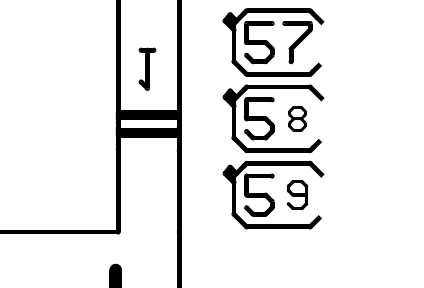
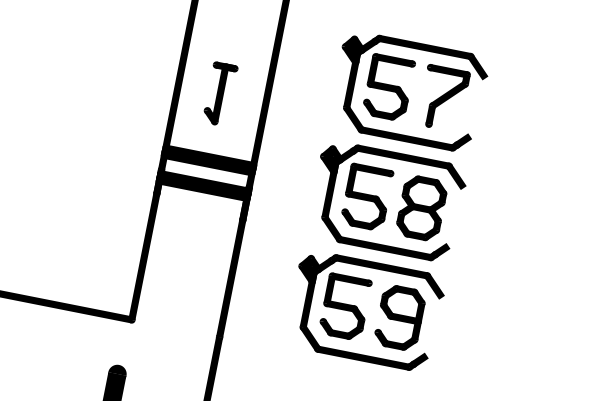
part: (297, 118) -> (421, 207), size x1.67
part: (297, 194) -> (400, 317), size x1.43

